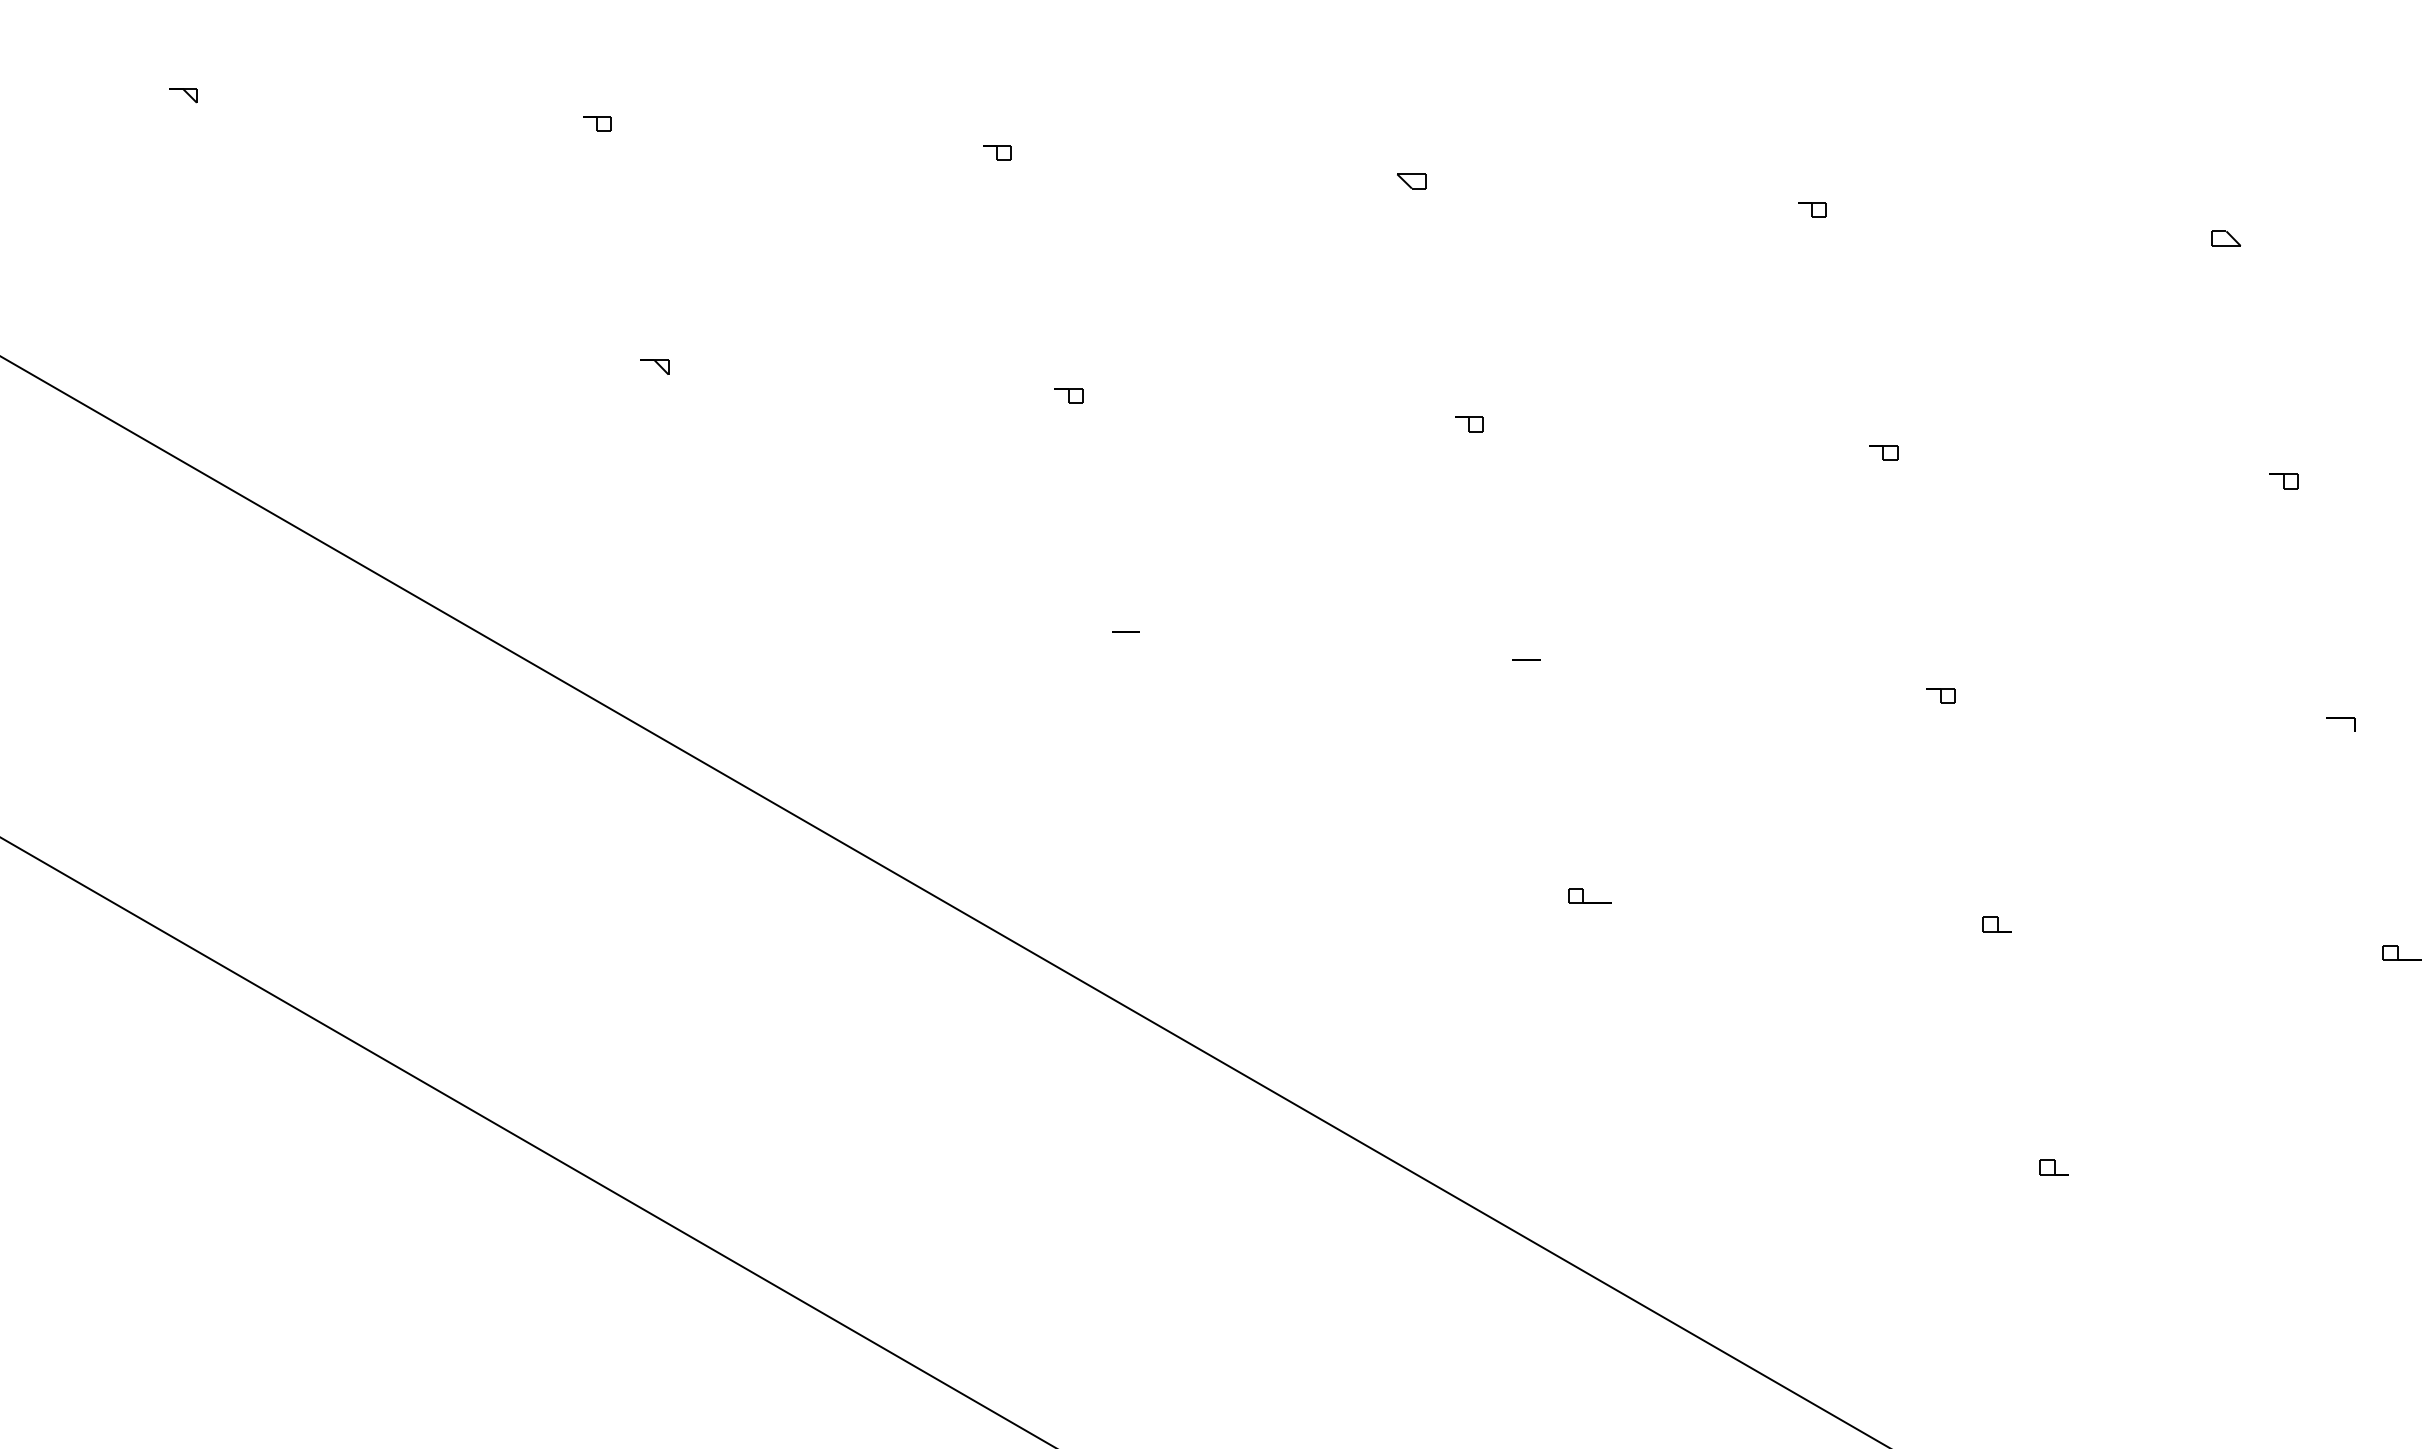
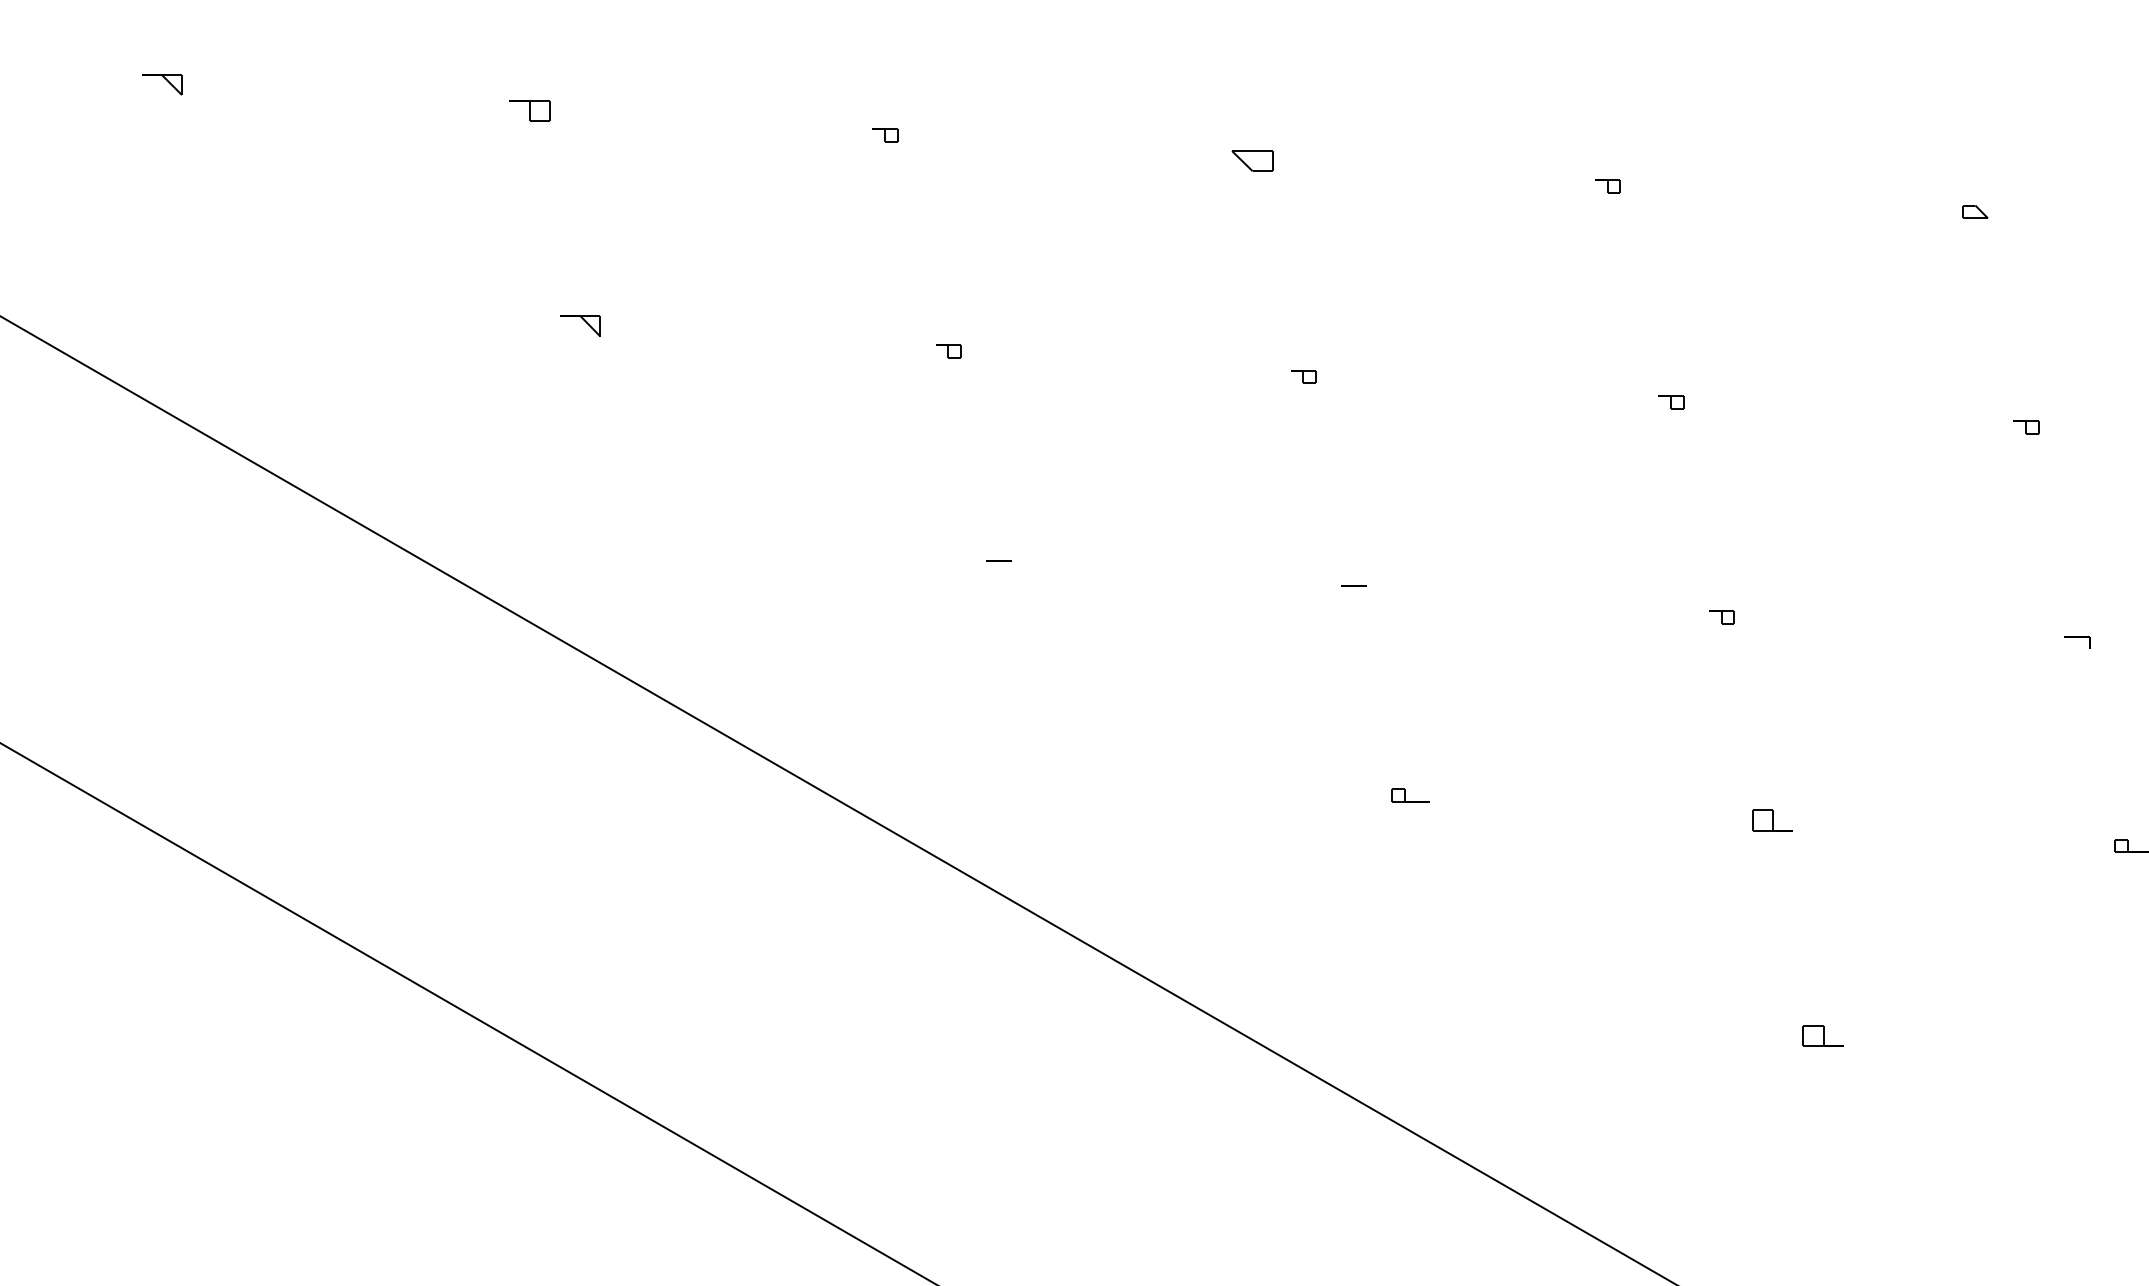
part: (183, 95) -> (162, 84), size x1.6
part: (597, 123) -> (530, 109), size x1.6
part: (1411, 181) -> (1252, 161), size x1.6
part: (654, 366) -> (580, 325), size x1.6
part: (1996, 924) -> (1771, 820), size x1.6
part: (2053, 1167) -> (1821, 1036), size x1.6

